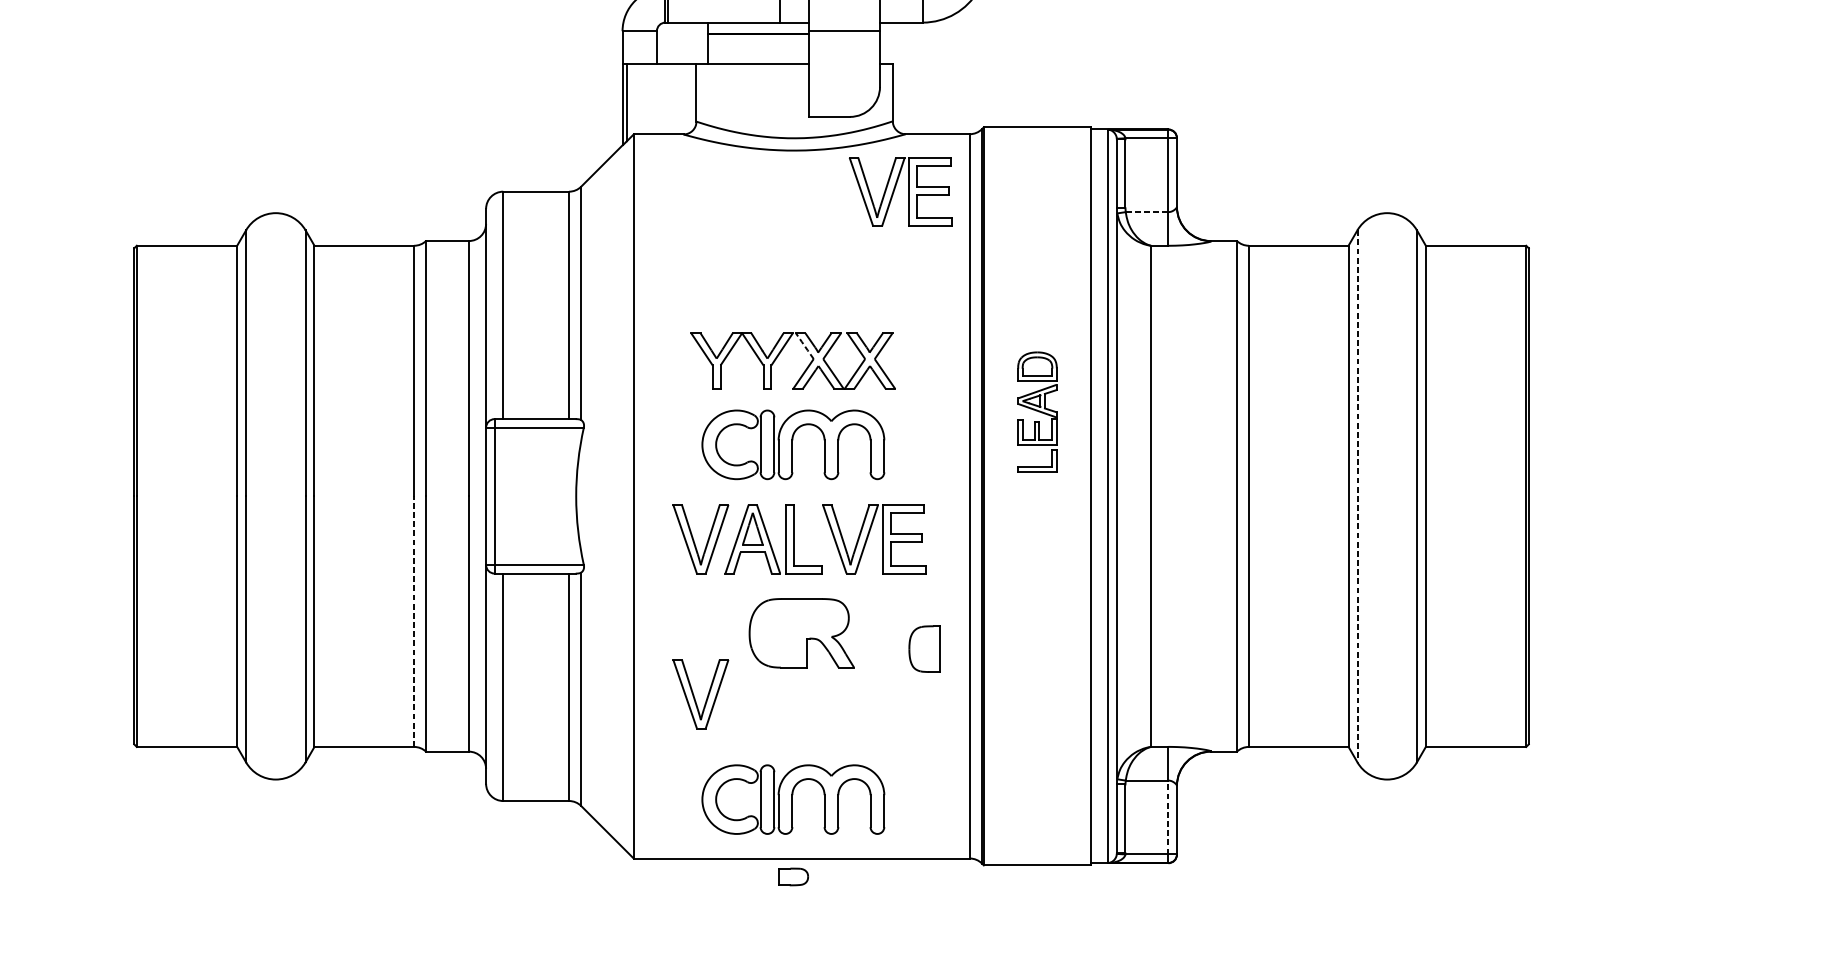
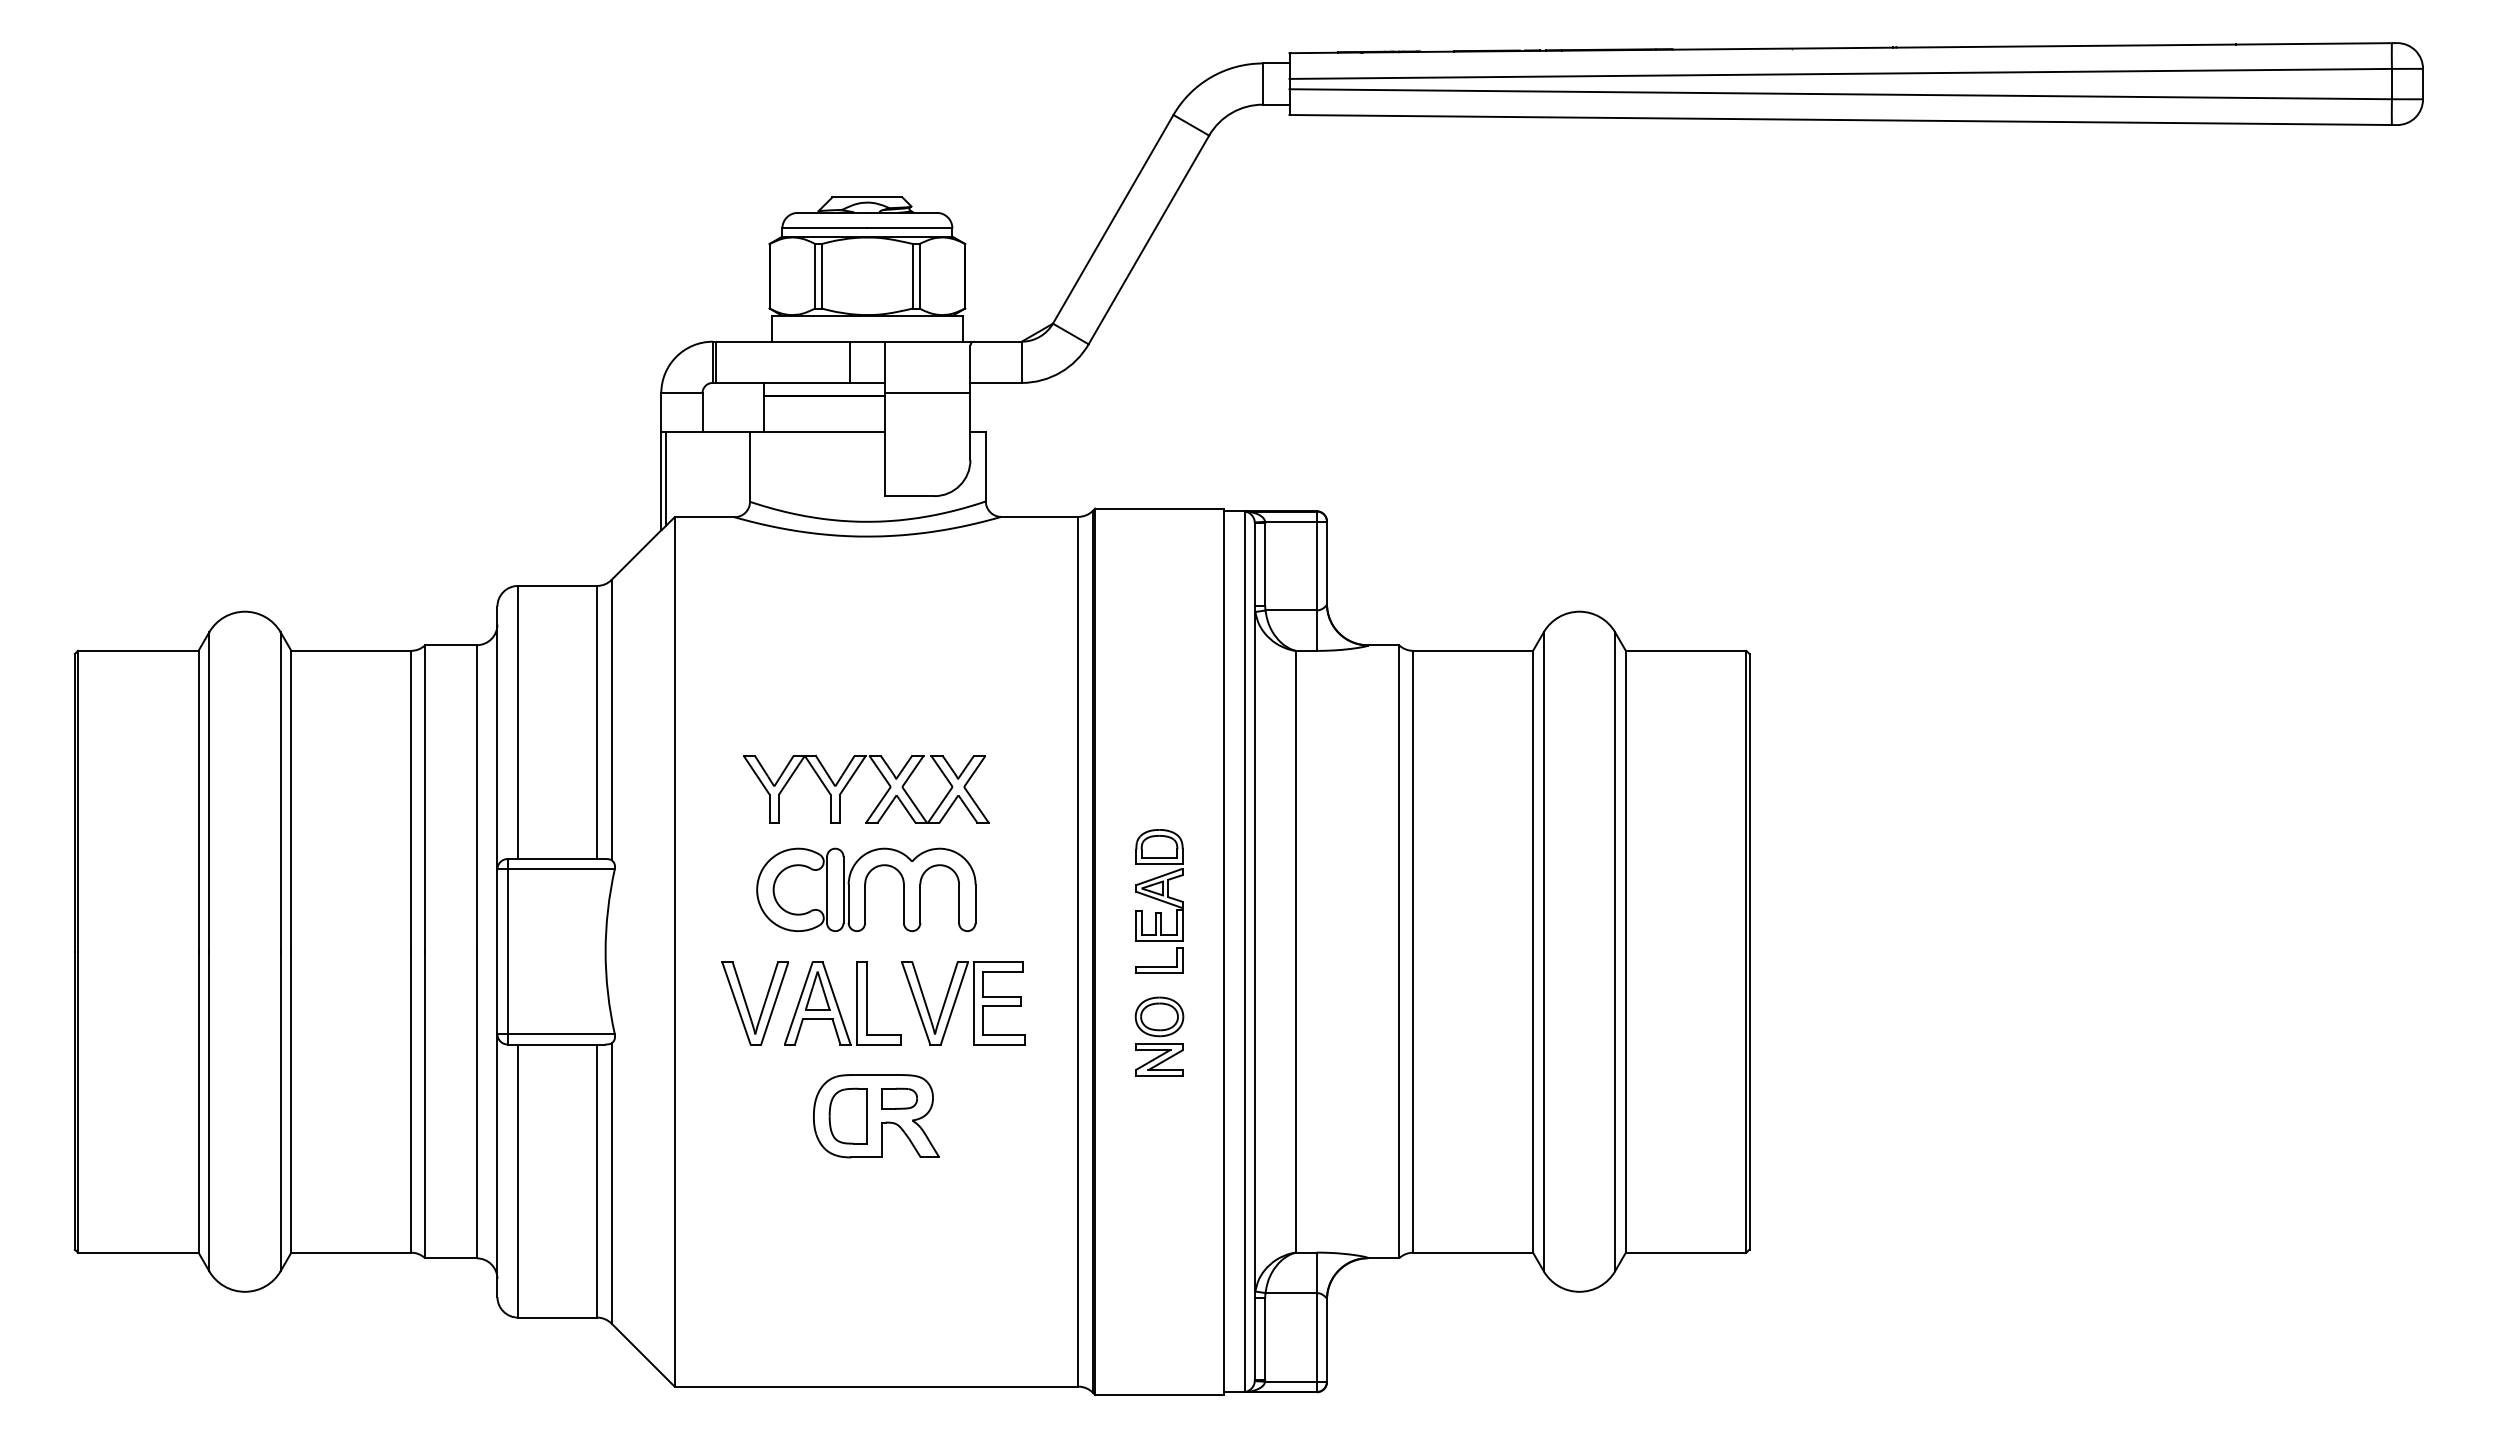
part: (895, 190) -> (988, 584), removed
line: (1147, 212) -> (1291, 610), dashed -> solid
line: (804, 345) -> (879, 770), dashed -> solid
part: (1037, 412) -> (1159, 901), moved
line: (1357, 496) -> (1543, 952), dashed -> solid
part: (1037, 566) -> (1159, 1036), added
line: (414, 621) -> (411, 1101), dashed -> solid
part: (924, 648) -> (847, 1115), moved
part: (706, 696) -> (762, 1192), removed
part: (793, 799) -> (866, 1315), removed
line: (1168, 816) -> (1316, 1336), dashed -> solid
part: (793, 876) -> (899, 1098), moved

